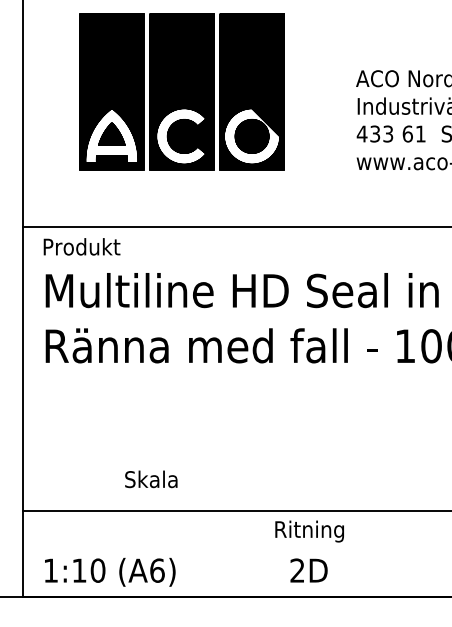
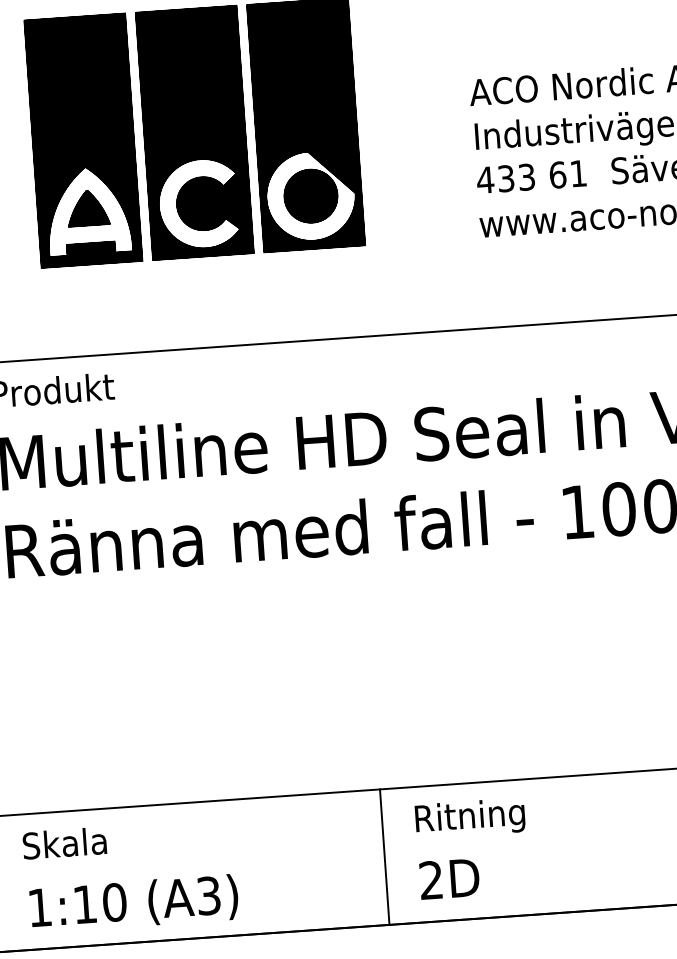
text: (151, 479) -> (65, 843), moved
text: (309, 531) -> (469, 818), moved
line: (269, 553) -> (384, 856), added
text: (157, 570) -> (209, 895), (A6) -> (A3)

